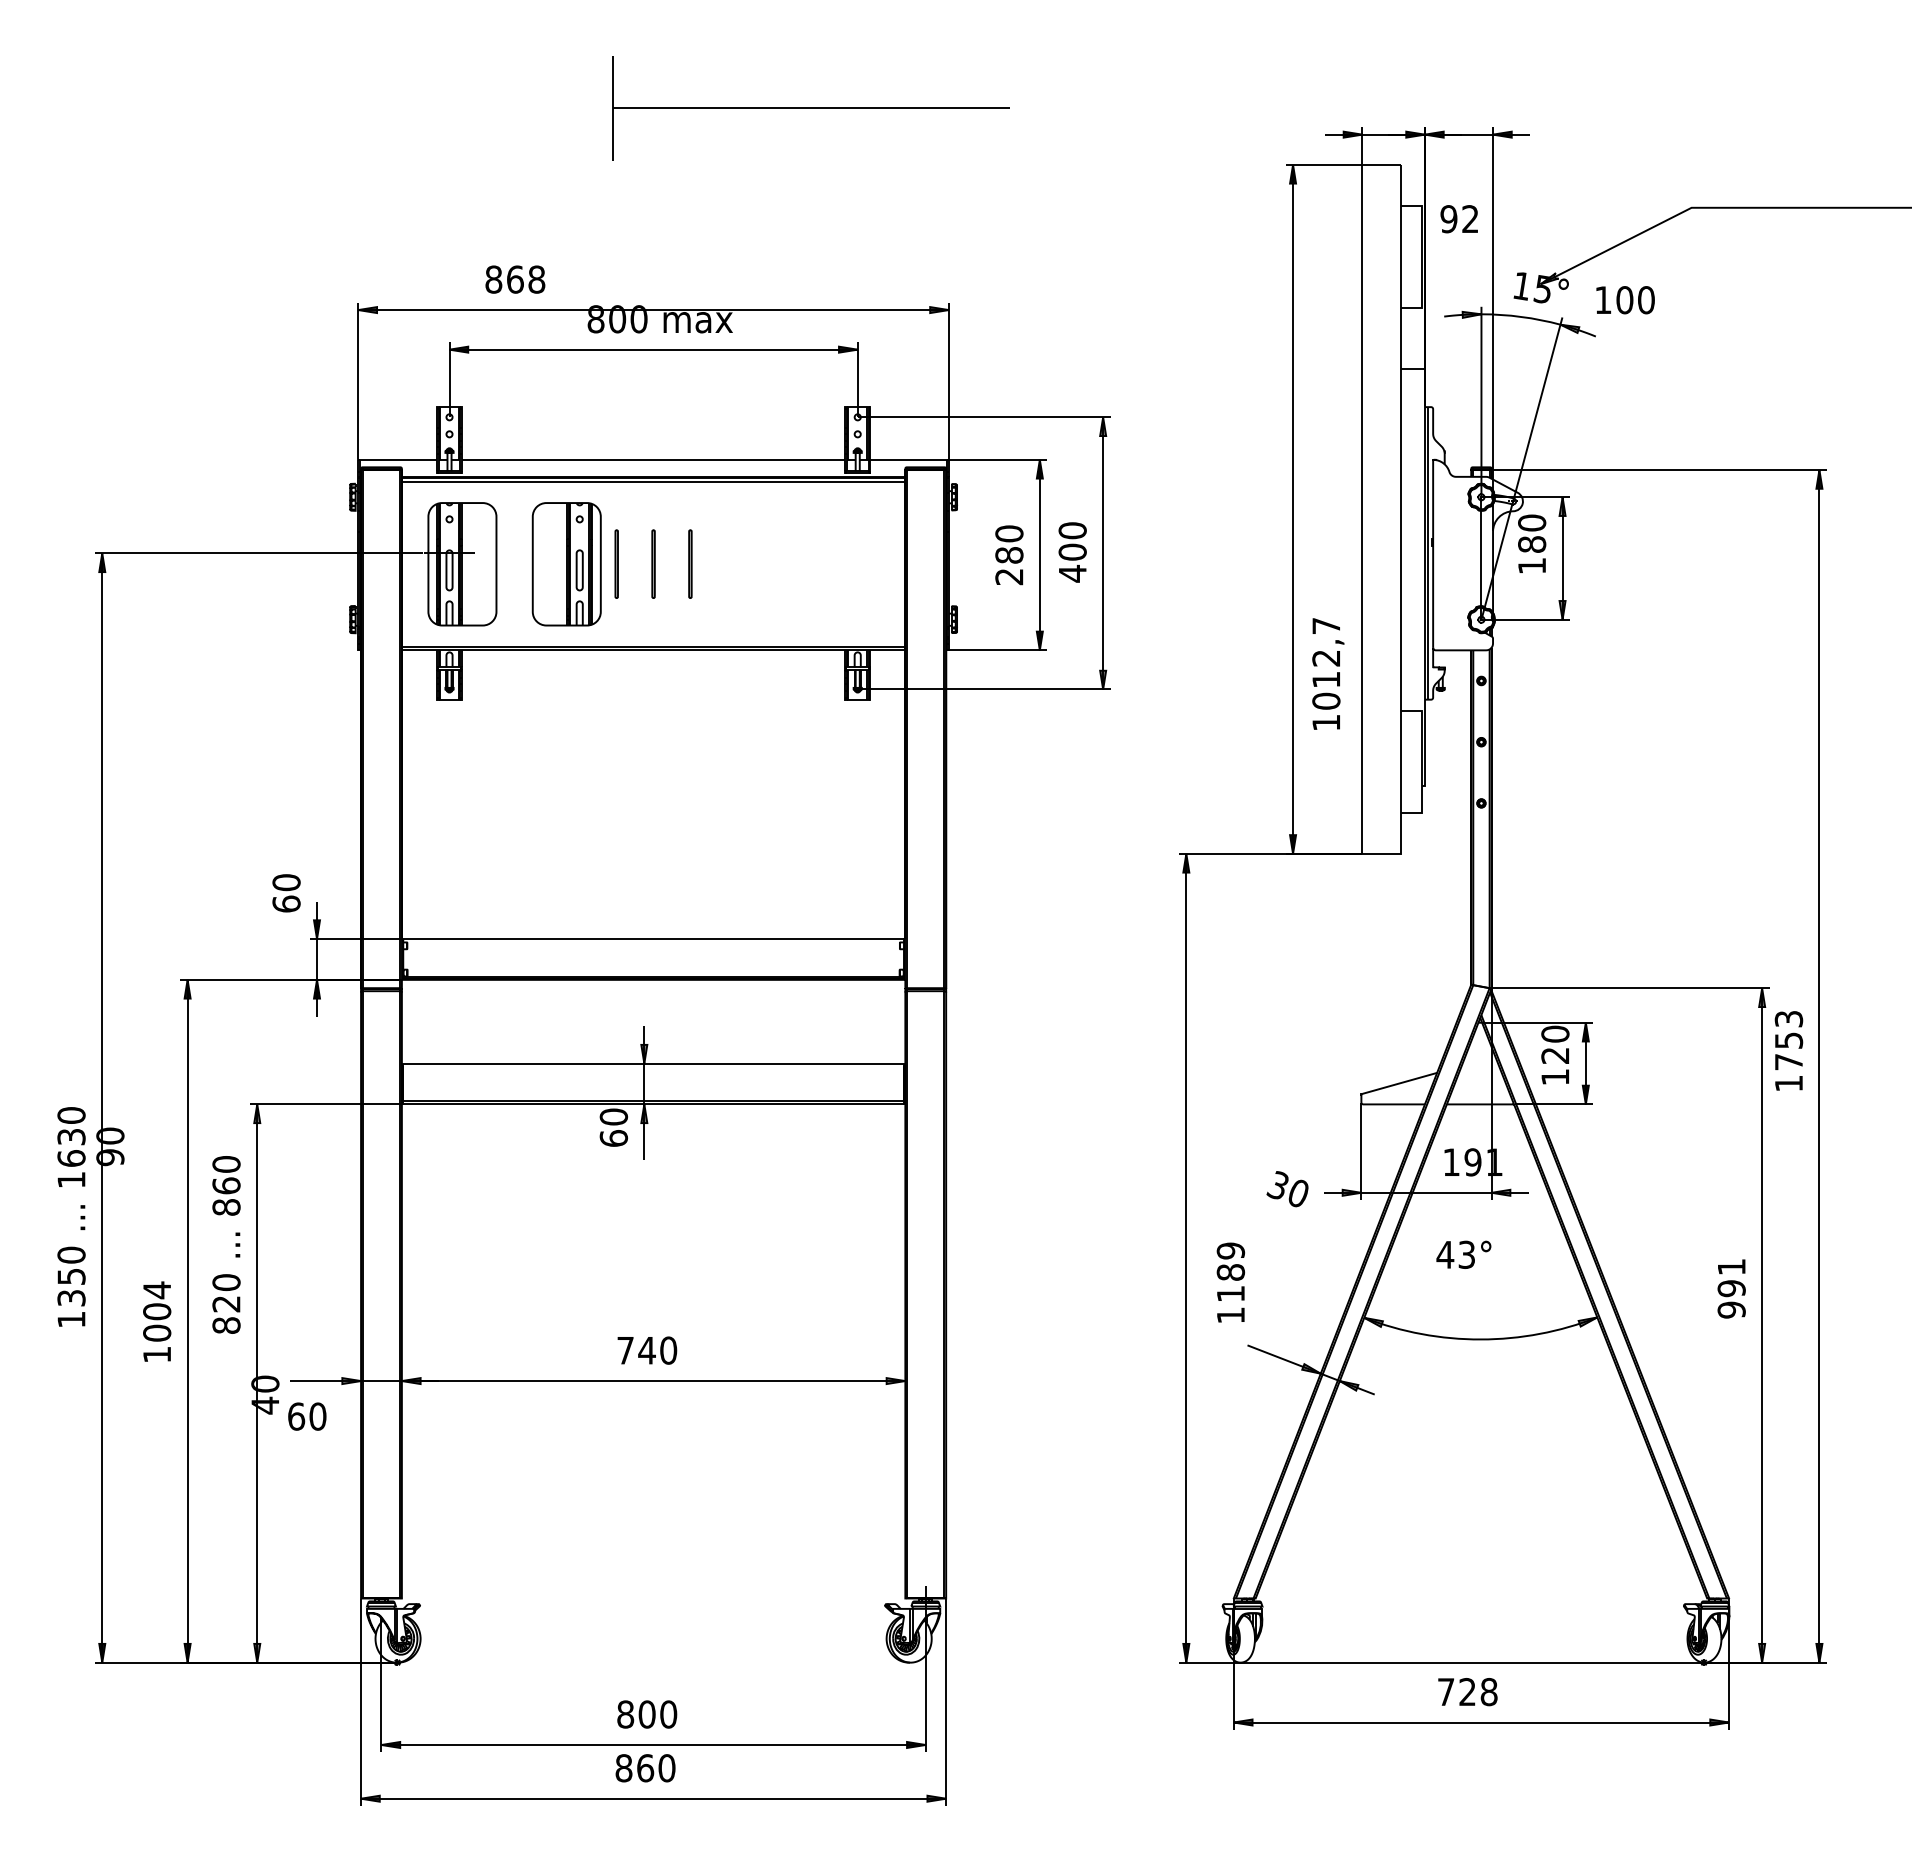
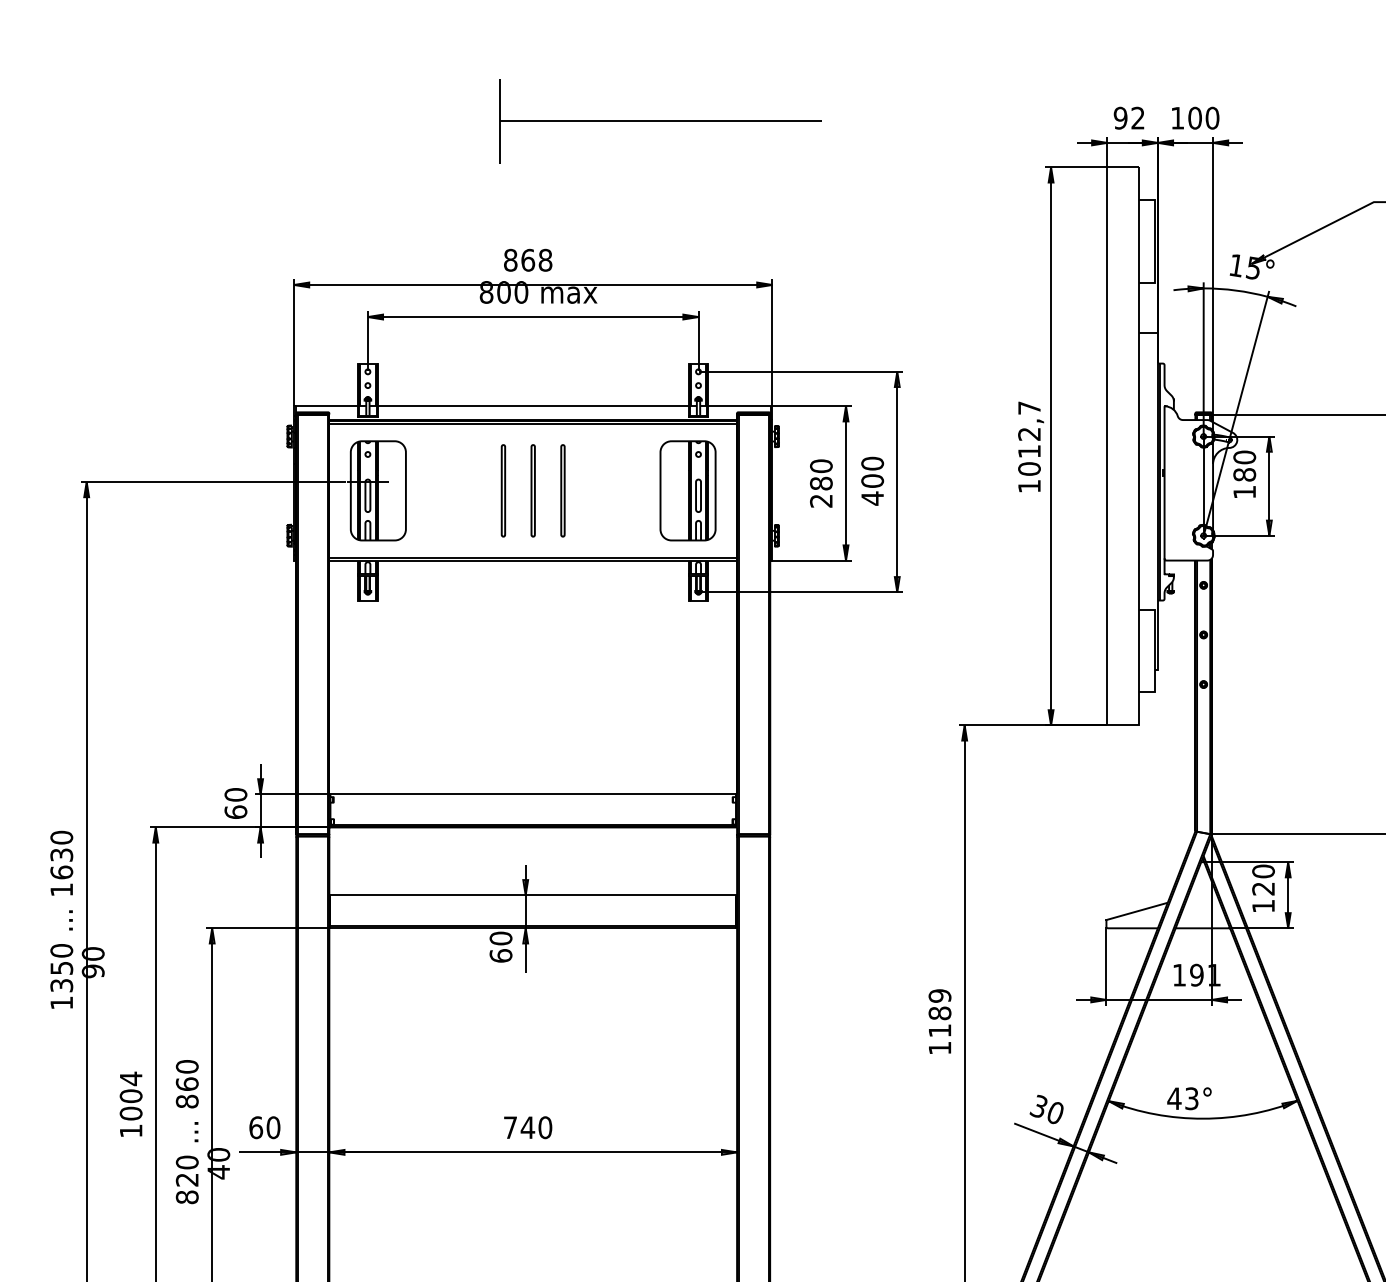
text: (1458, 219) -> (1128, 118), moved
text: (515, 279) -> (528, 260), moved
text: (1625, 300) -> (1195, 118), moved
part: (616, 563) -> (503, 490), size x1.67
part: (653, 563) -> (533, 490), size x1.67
part: (690, 563) -> (563, 490), size x1.67
part: (566, 564) -> (687, 491), moved
text: (1328, 673) -> (1031, 446), moved
text: (286, 893) -> (235, 803), moved
text: (1287, 1189) -> (1046, 1109), moved
text: (71, 1216) -> (61, 919), moved
text: (226, 1244) -> (187, 1131), moved
text: (1463, 1254) -> (1189, 1098), moved
text: (1230, 1282) -> (939, 1021), moved
text: (307, 1416) -> (265, 1127), moved

